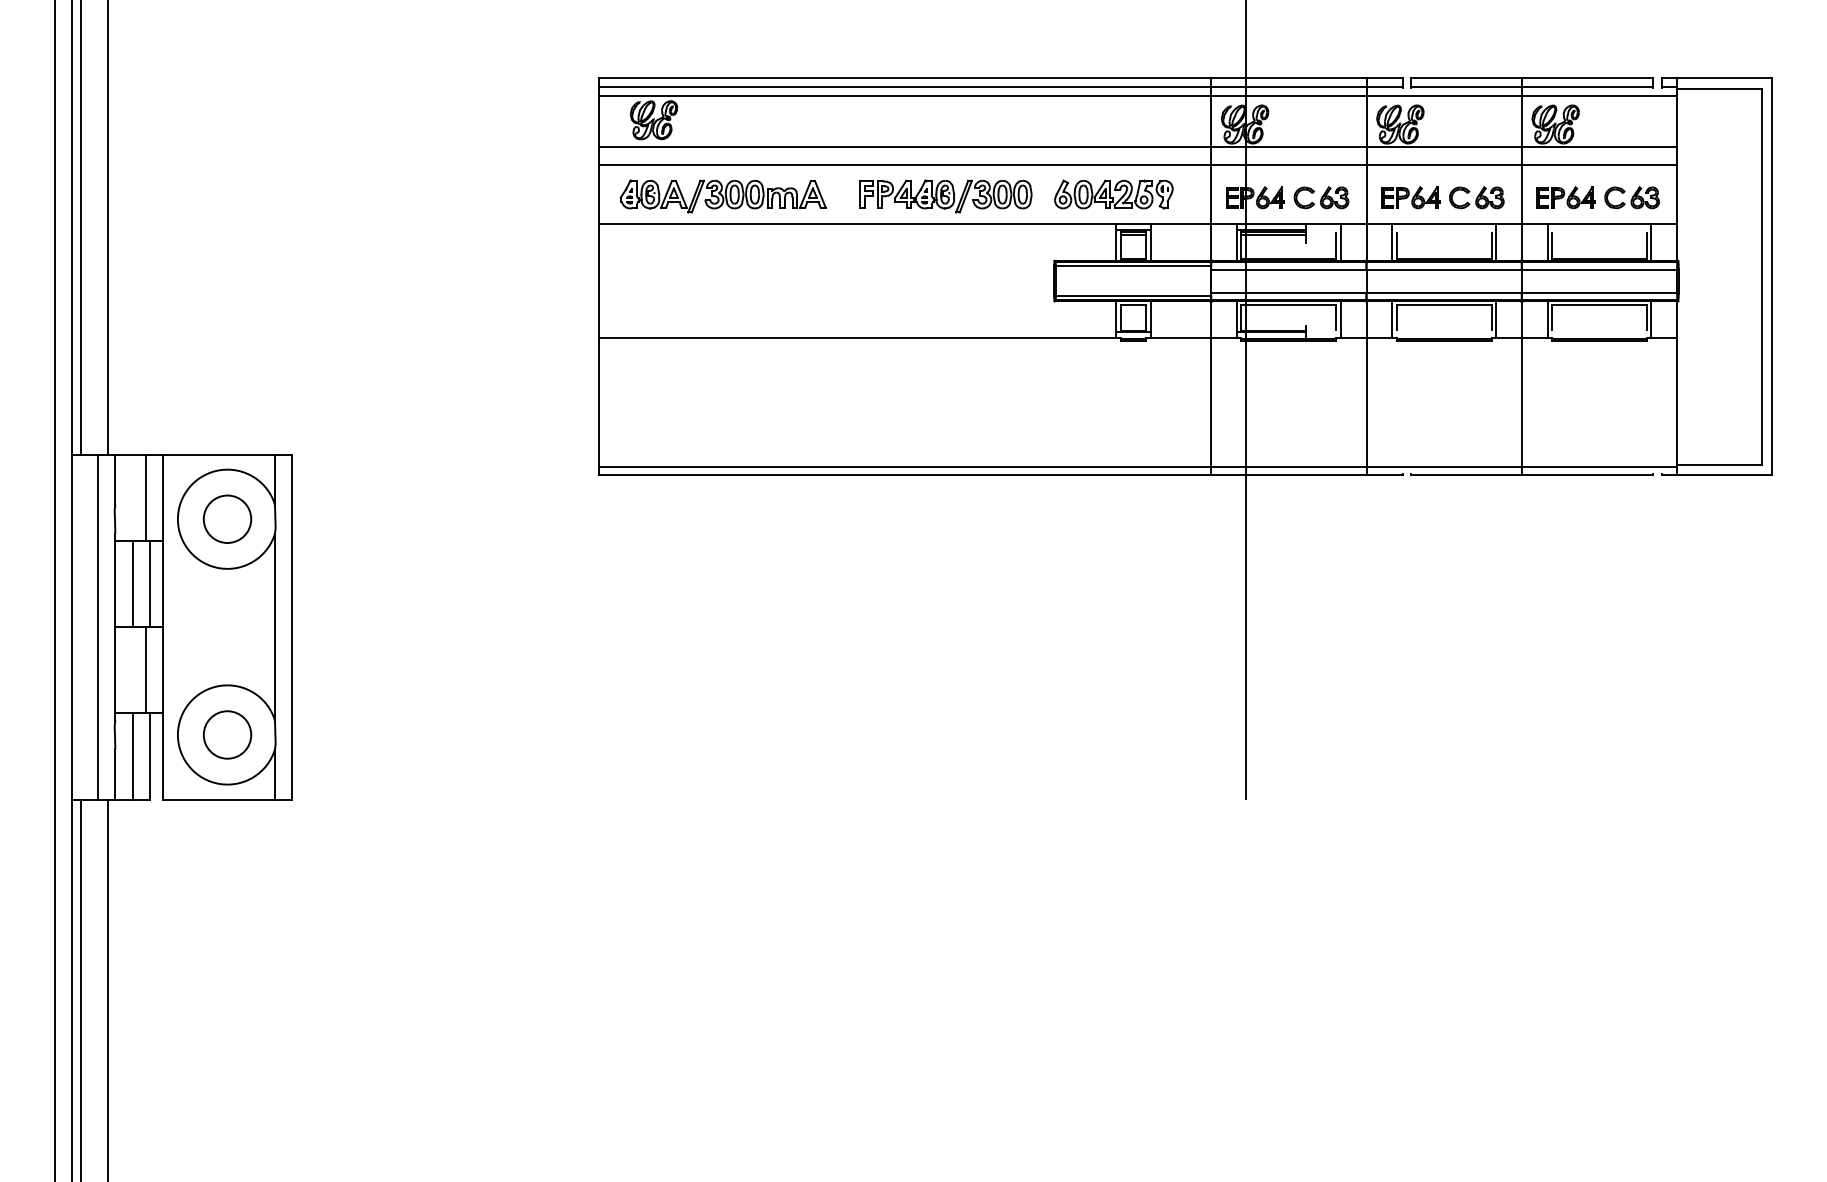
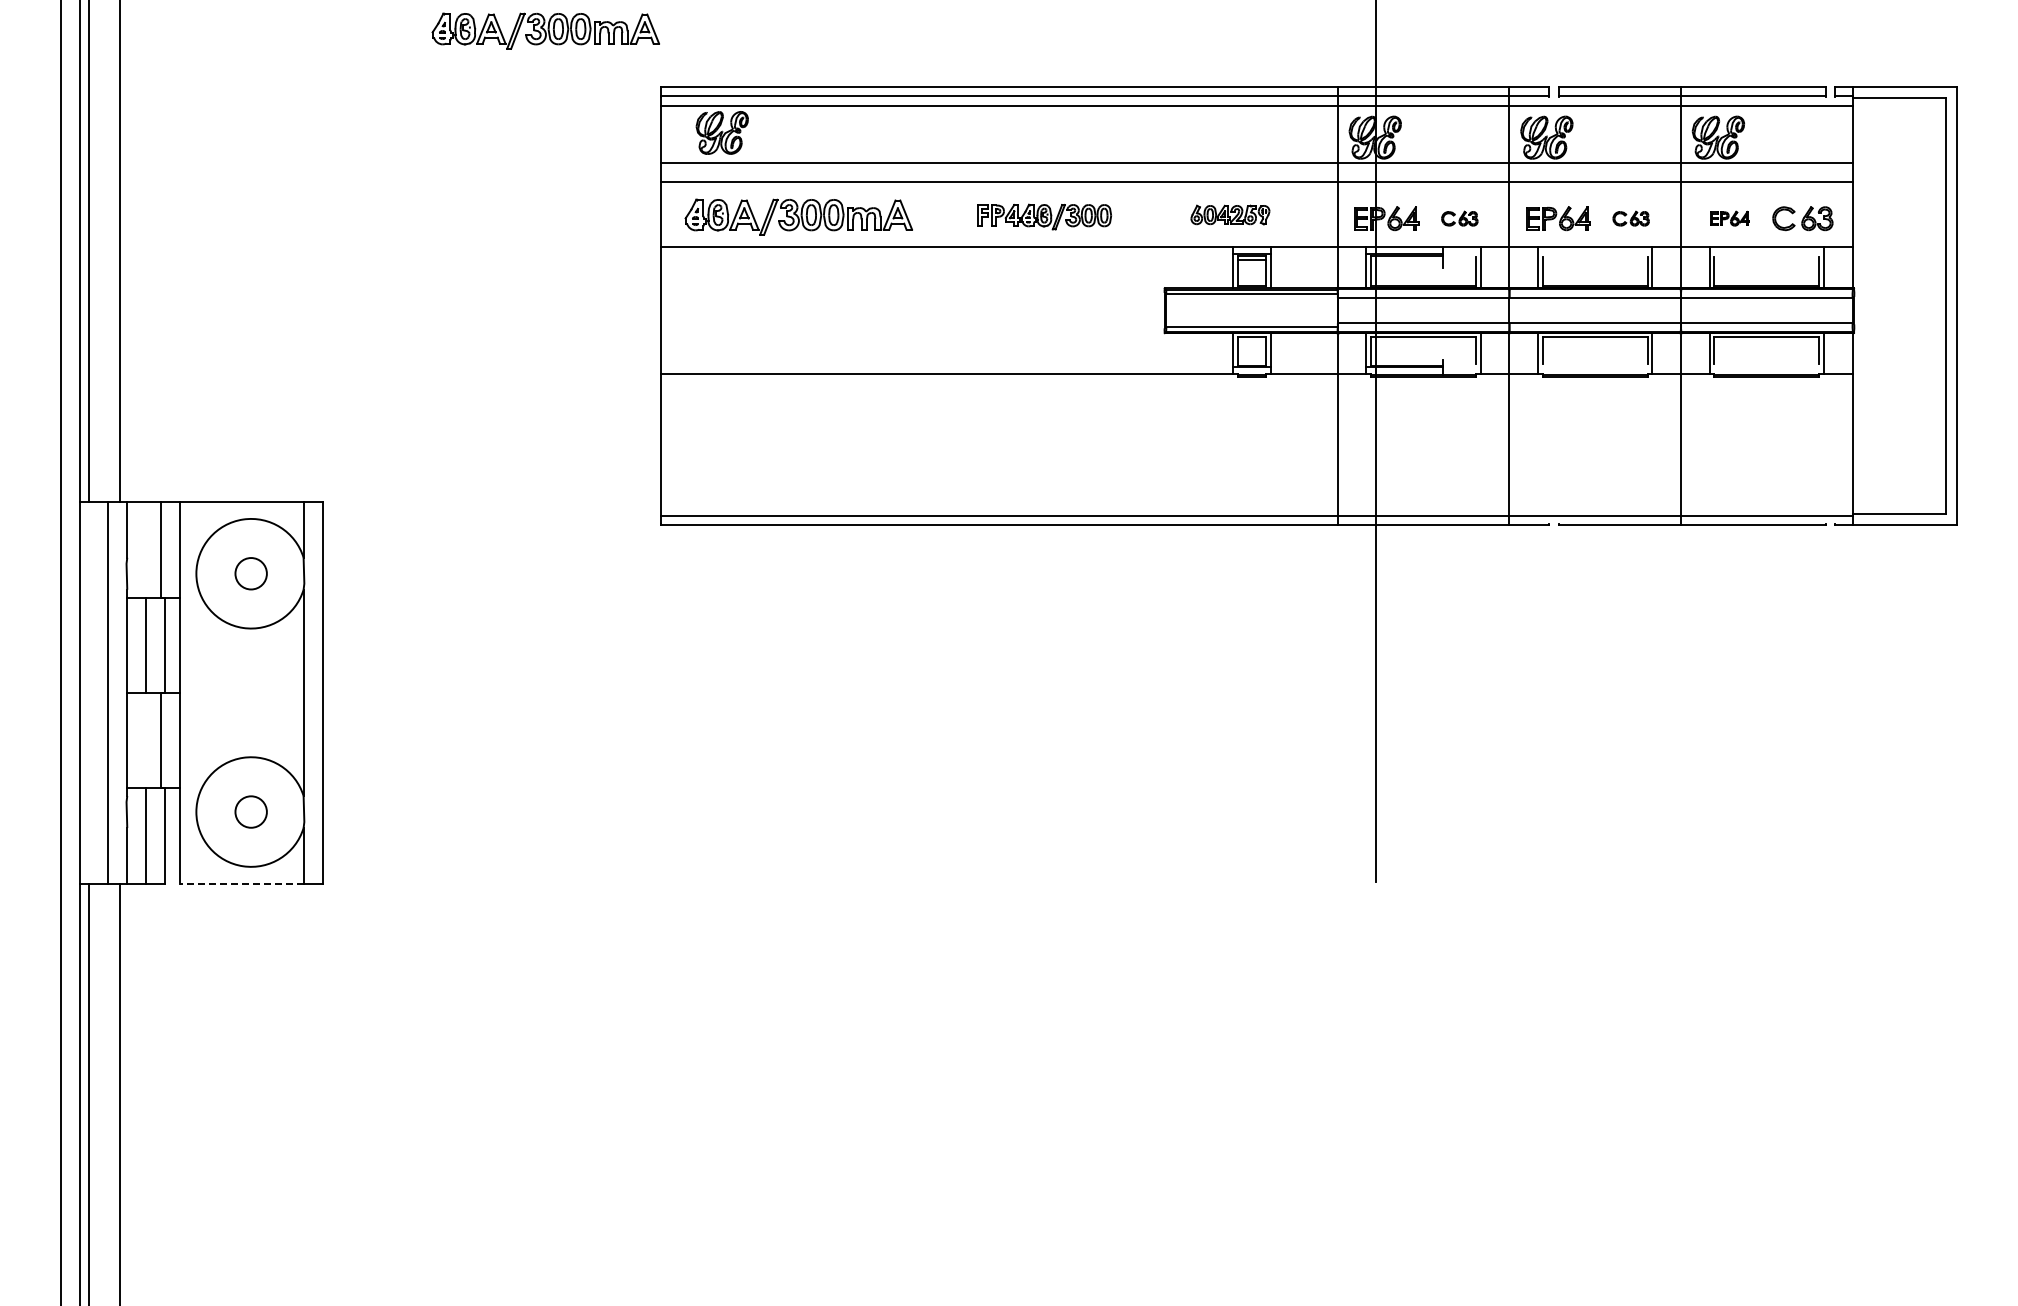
part: (493, 27) -> (545, 30), added
part: (1114, 194) -> (1230, 214), size x0.6
part: (945, 195) -> (1044, 216), size x0.7
part: (1321, 197) -> (1459, 218), size x0.6
part: (1476, 197) -> (1630, 218), size x0.6
part: (1565, 197) -> (1729, 218), size x0.6
line: (1273, 235) -> (1406, 260), removed
circle: (226, 519) -> (250, 573), size x0.6
circle: (226, 734) -> (250, 811), size x0.6
line: (218, 799) -> (241, 883), solid -> dashed

